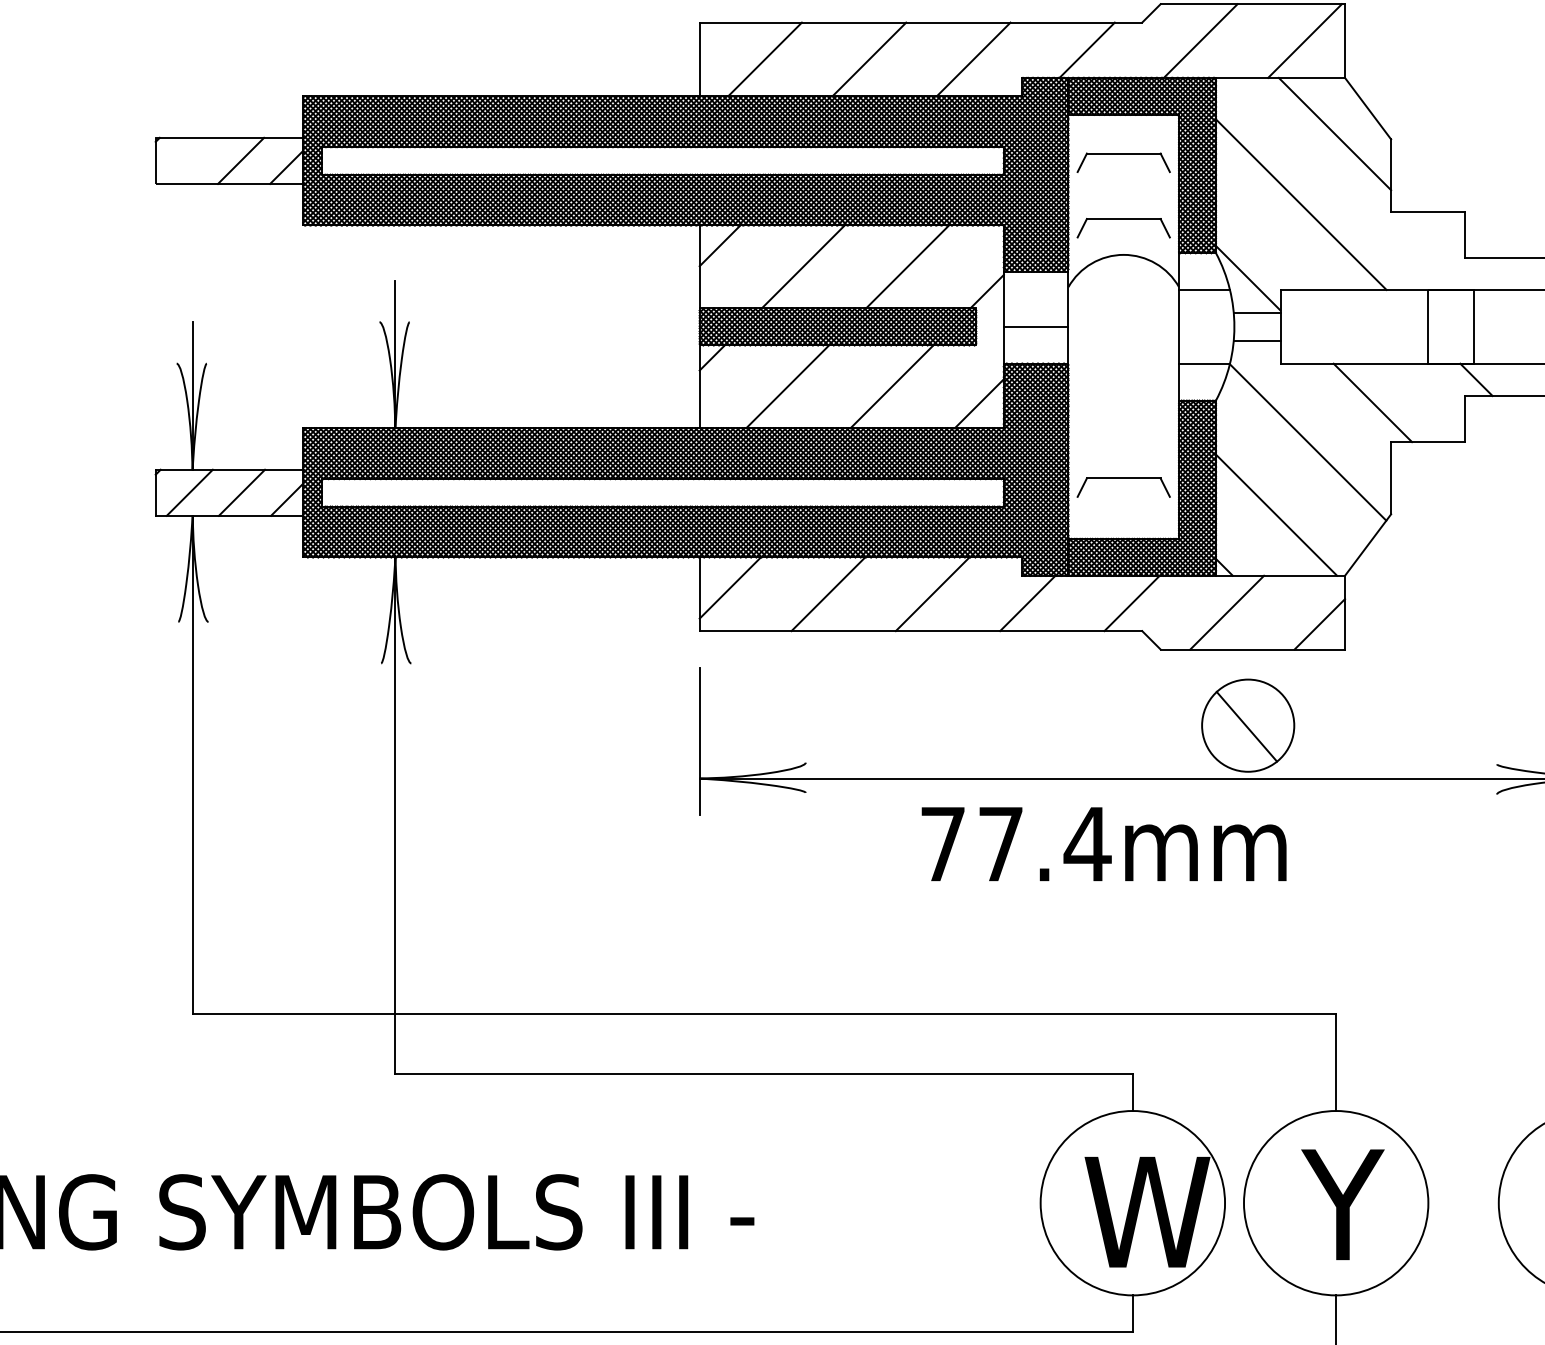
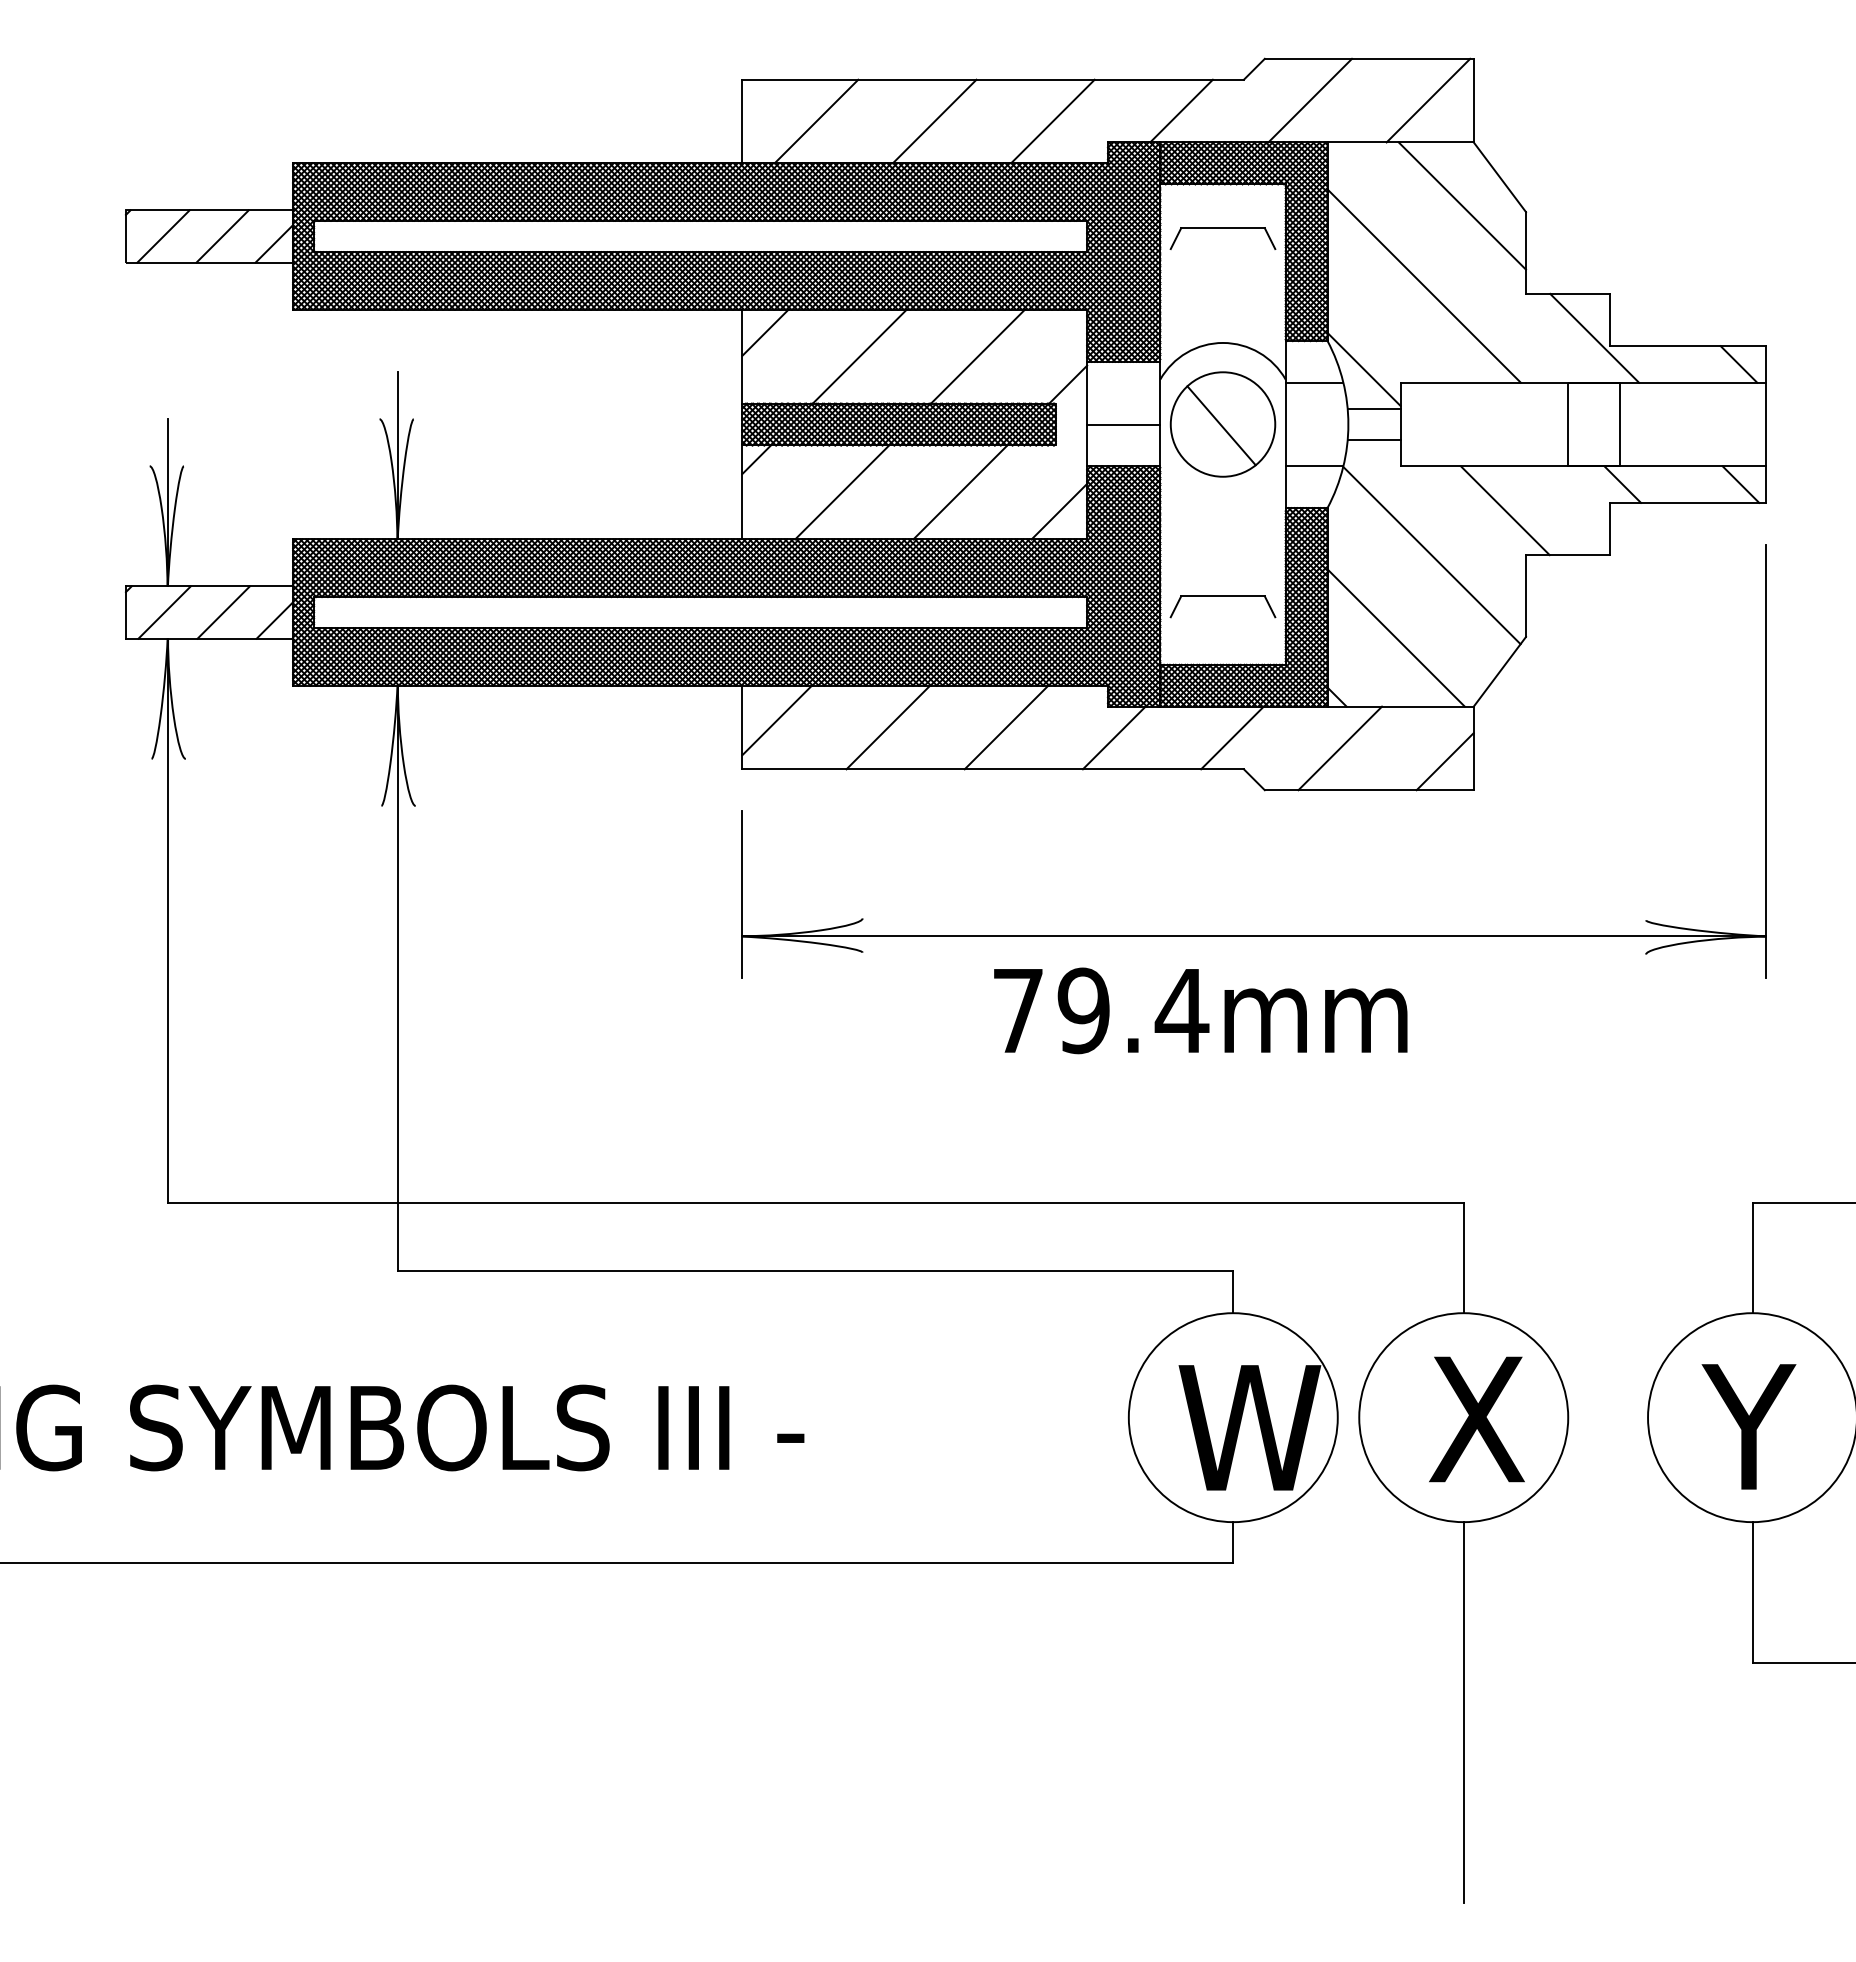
line: (188, 160) -> (163, 236), added
part: (1123, 219) -> (1222, 302), removed
line: (1451, 250) -> (1594, 337), added
part: (1247, 725) -> (1222, 424), moved
text: (1000, 843) -> (1083, 1010), 77.4mm -> 79.4mm
text: (1345, 1204) -> (1474, 1419), Y -> X

